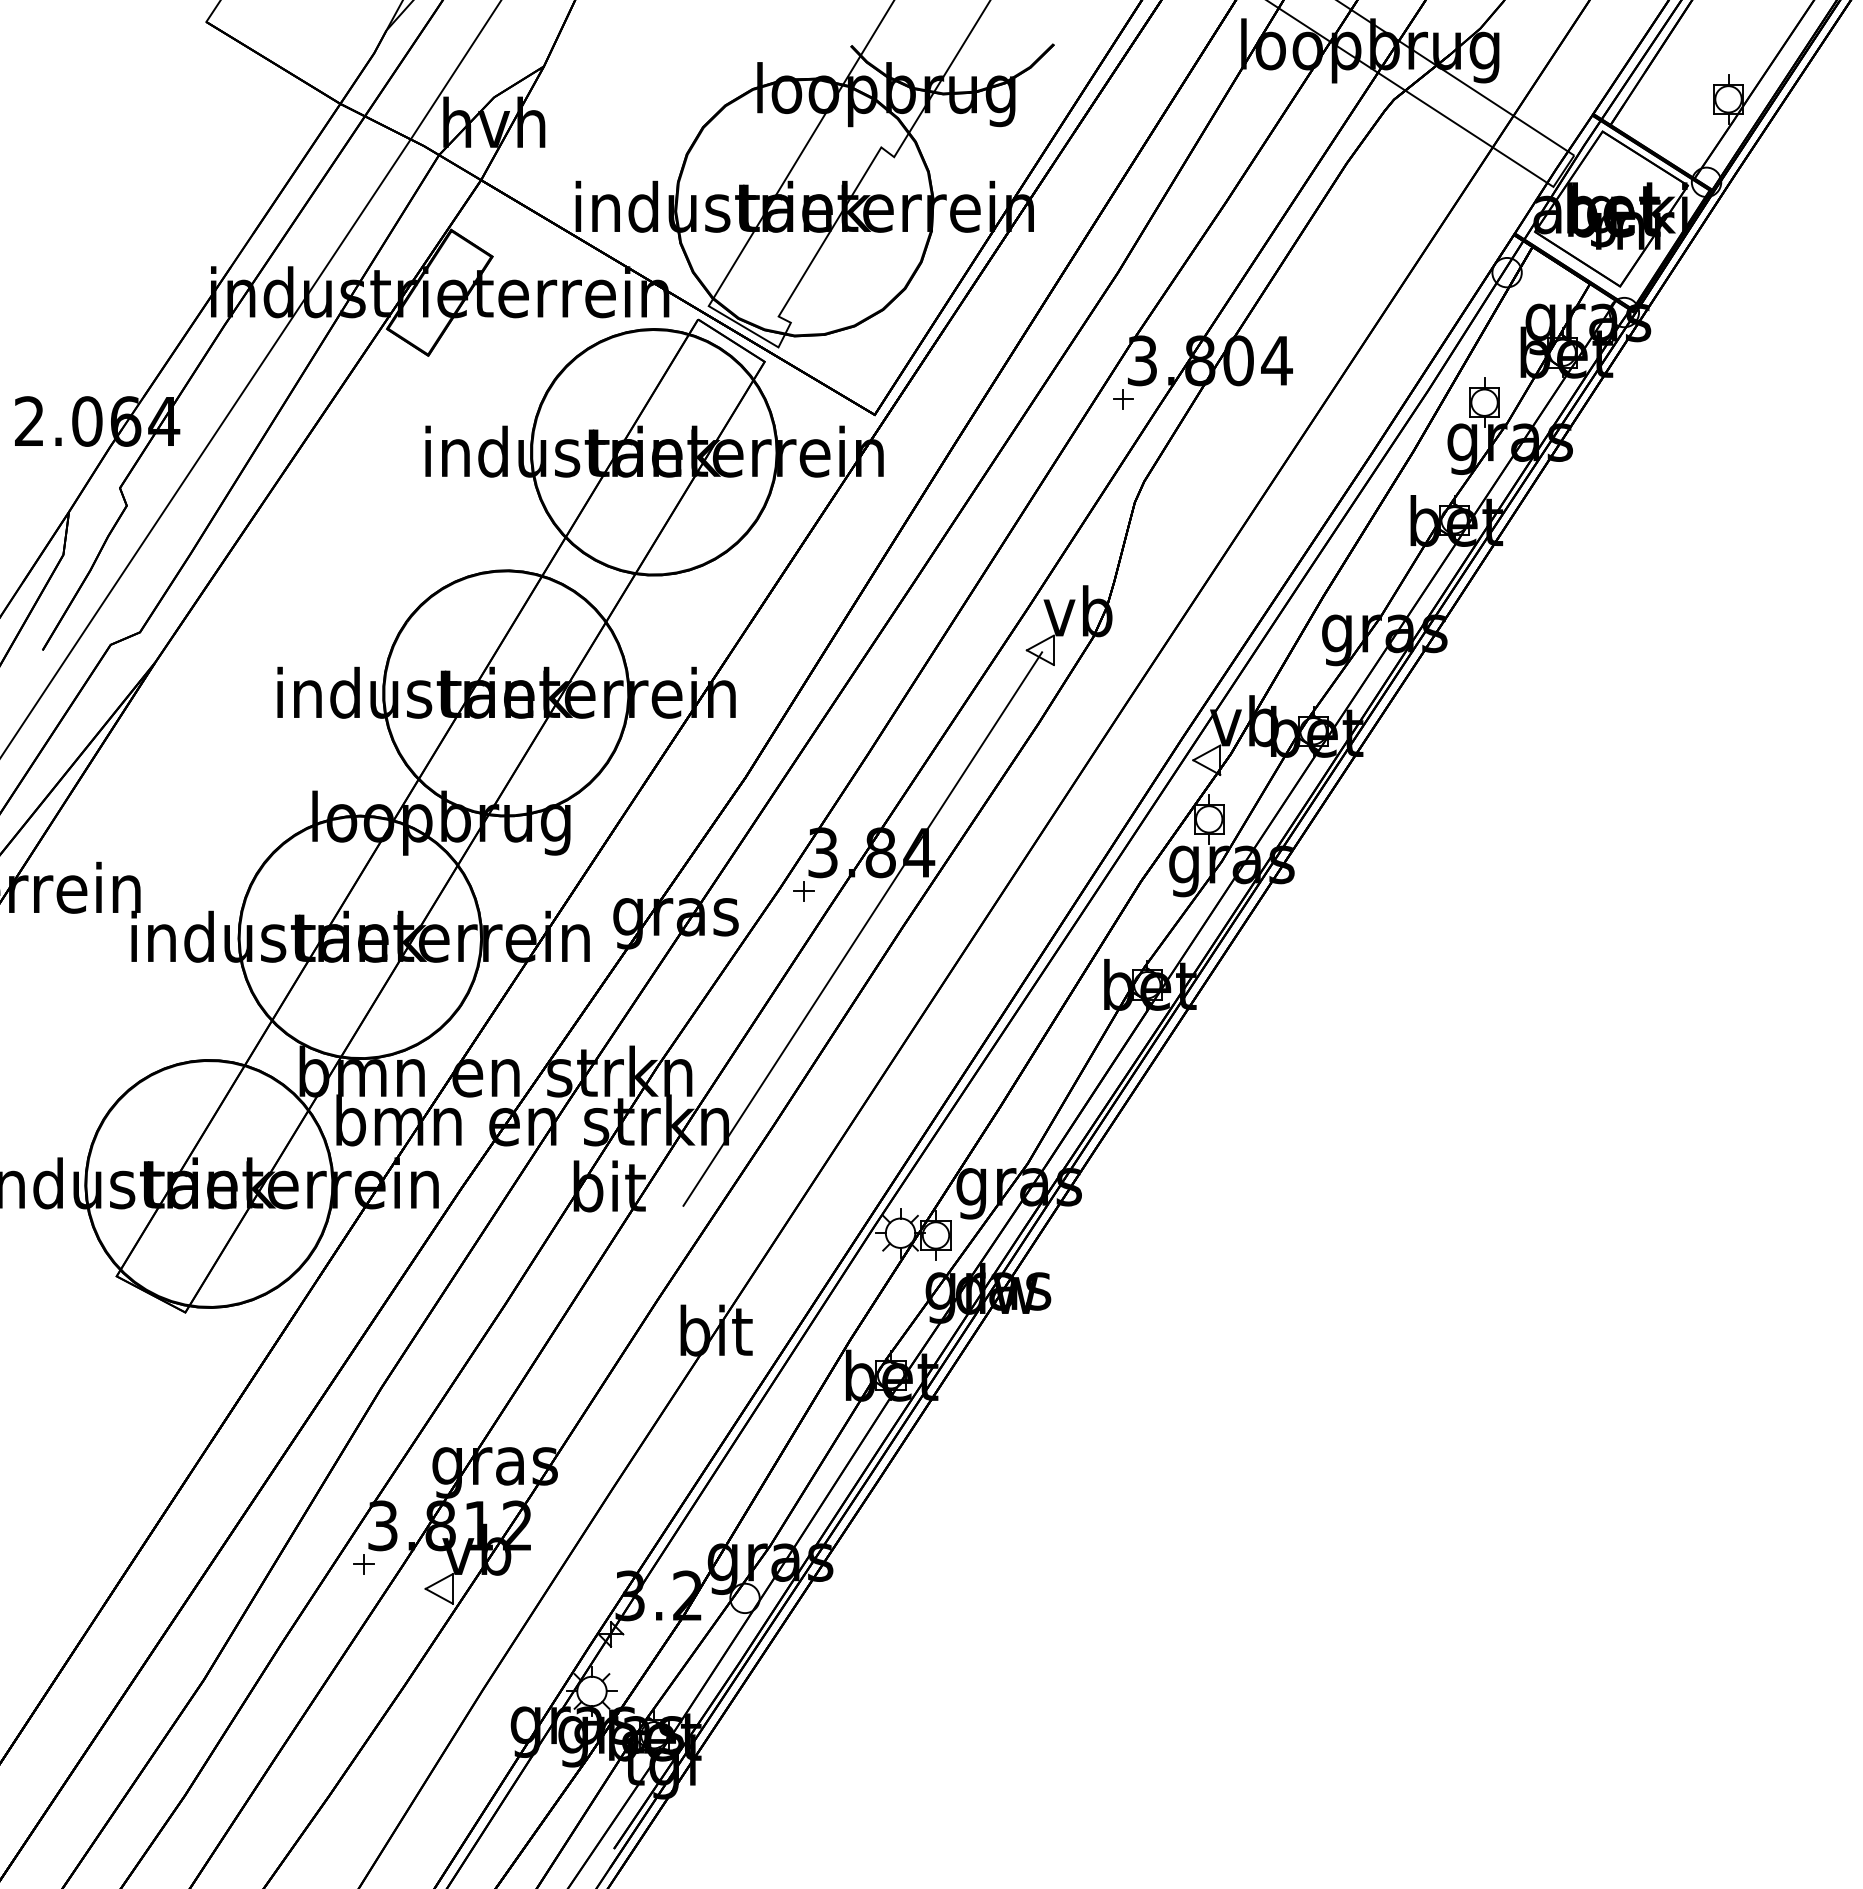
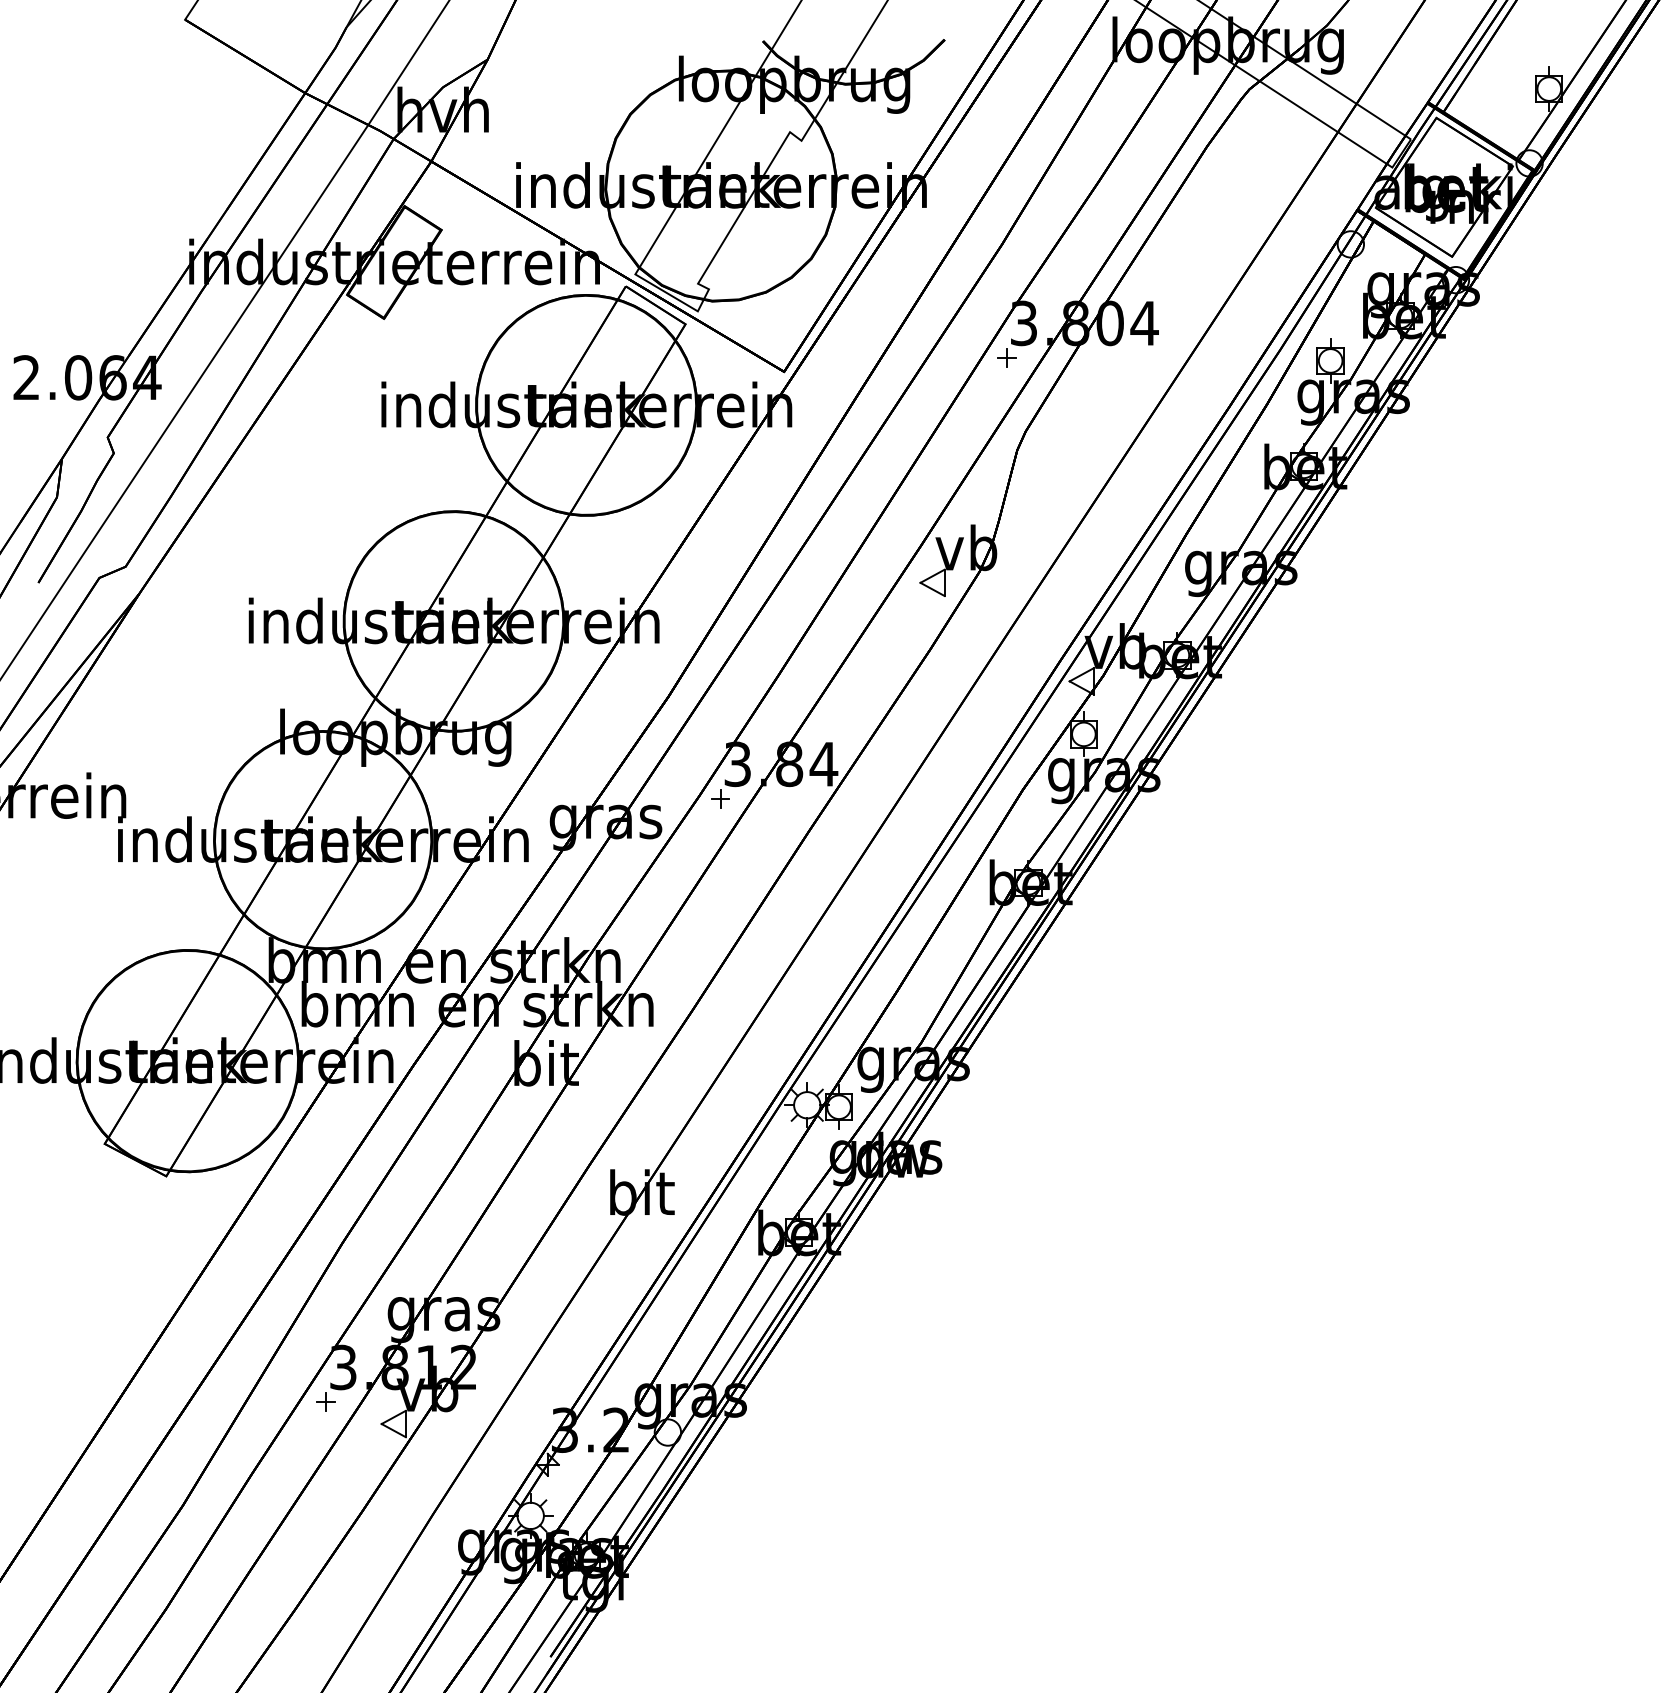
line: (862, 928) -> (773, 832), removed

